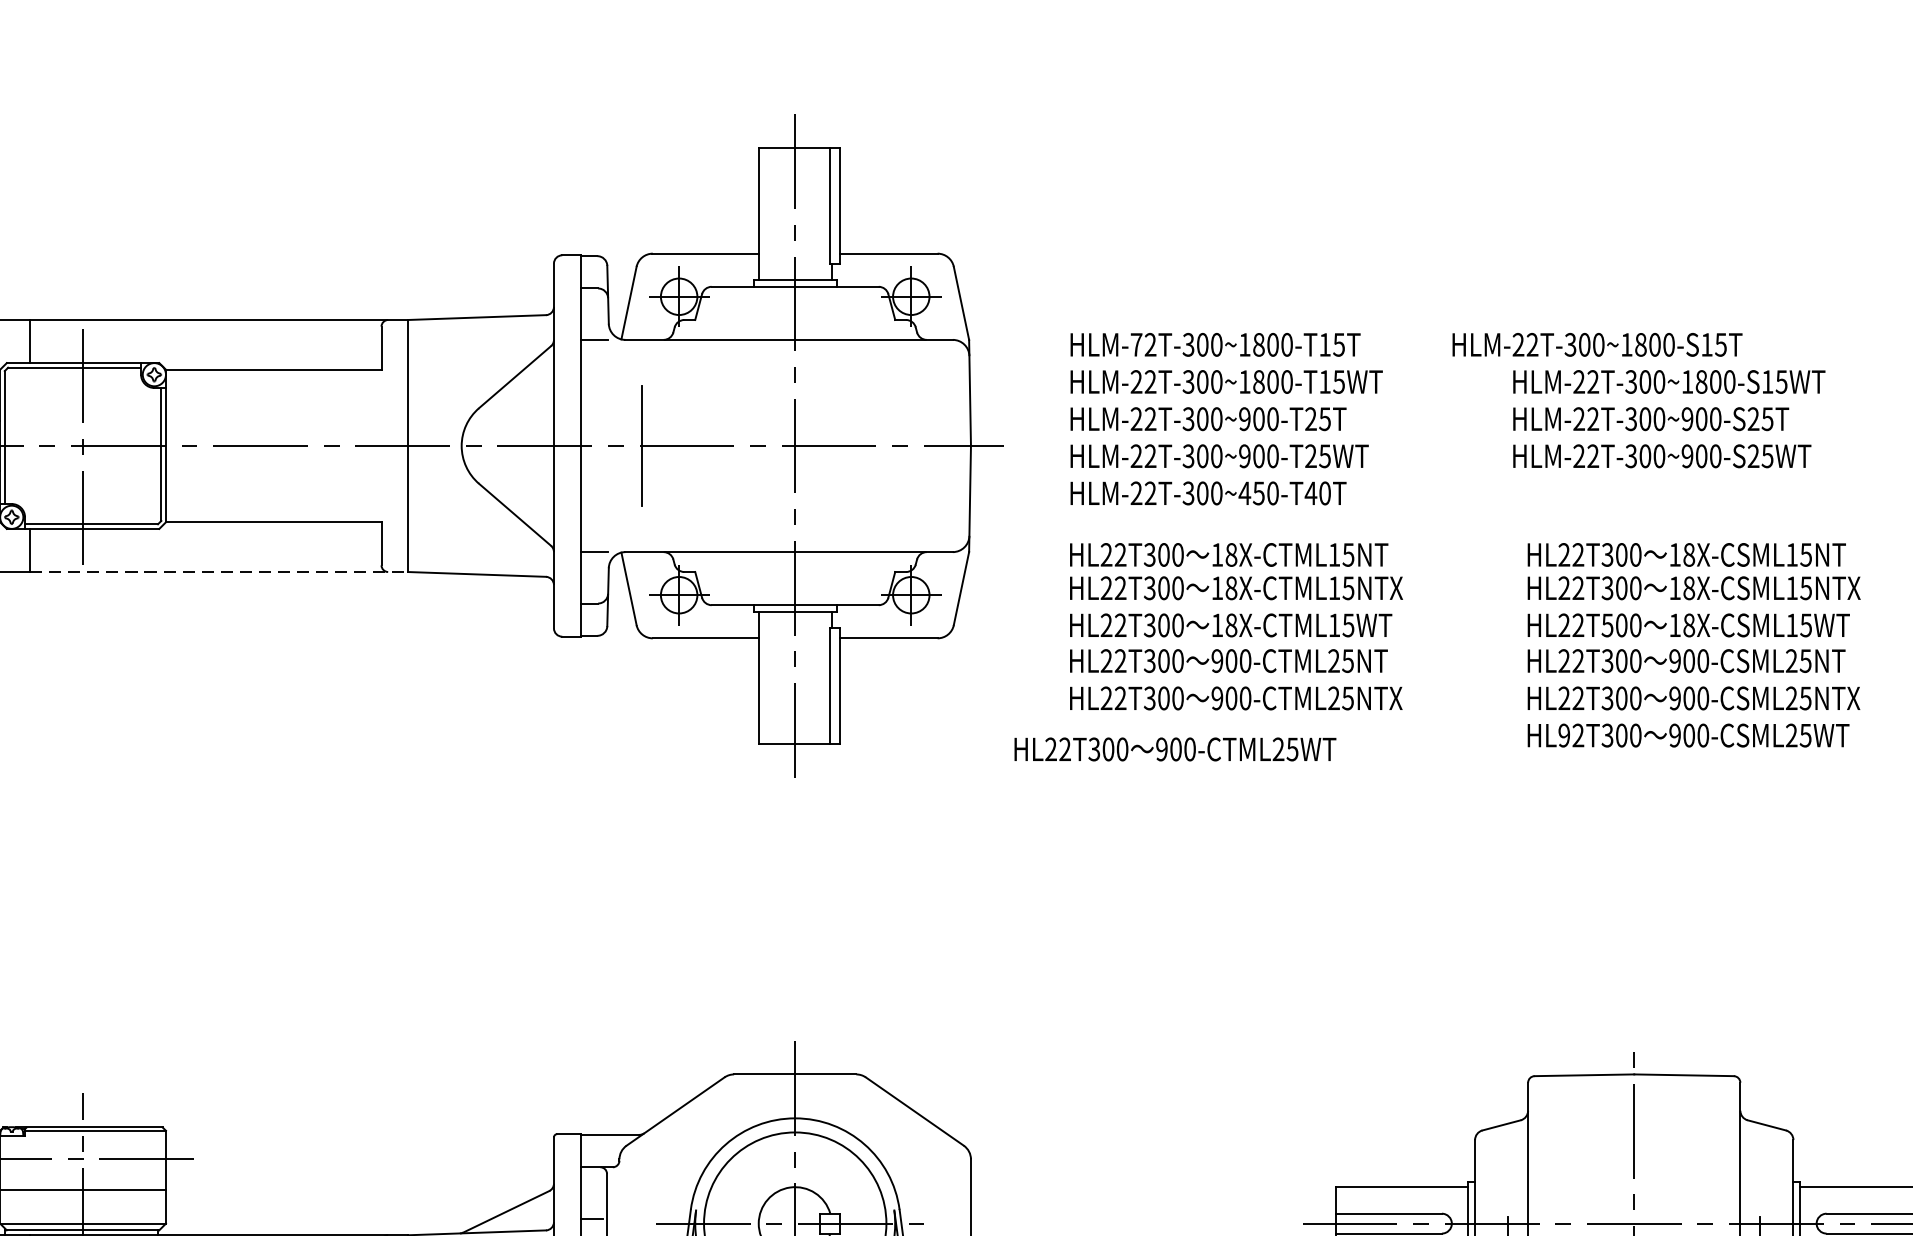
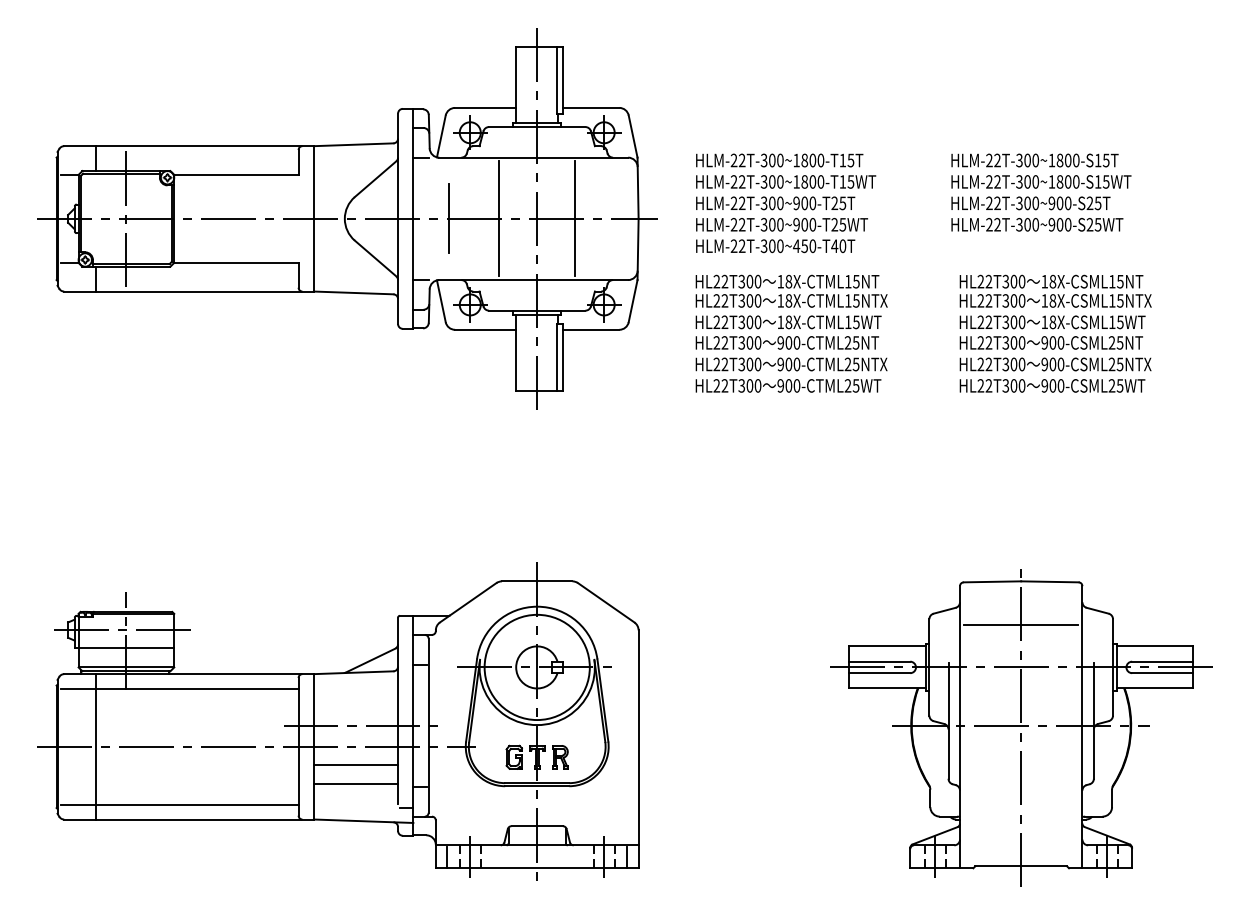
text: (1135, 344) -> (733, 160), HLM-72T-300~1800-T15T -> HLM-22T-300~1800-T15T
text: (1596, 344) -> (1034, 160), moved
line: (728, 445) -> (498, 218), added
line: (861, 445) -> (575, 218), added
line: (220, 571) -> (205, 291), dashed -> solid
text: (1608, 623) -> (1006, 321), HL22T500 -> HL22T300
text: (1563, 736) -> (980, 386), HL92T300 -> HL22T300
text: (1175, 748) -> (788, 385), moved
line: (1634, 1150) -> (1021, 625), added

